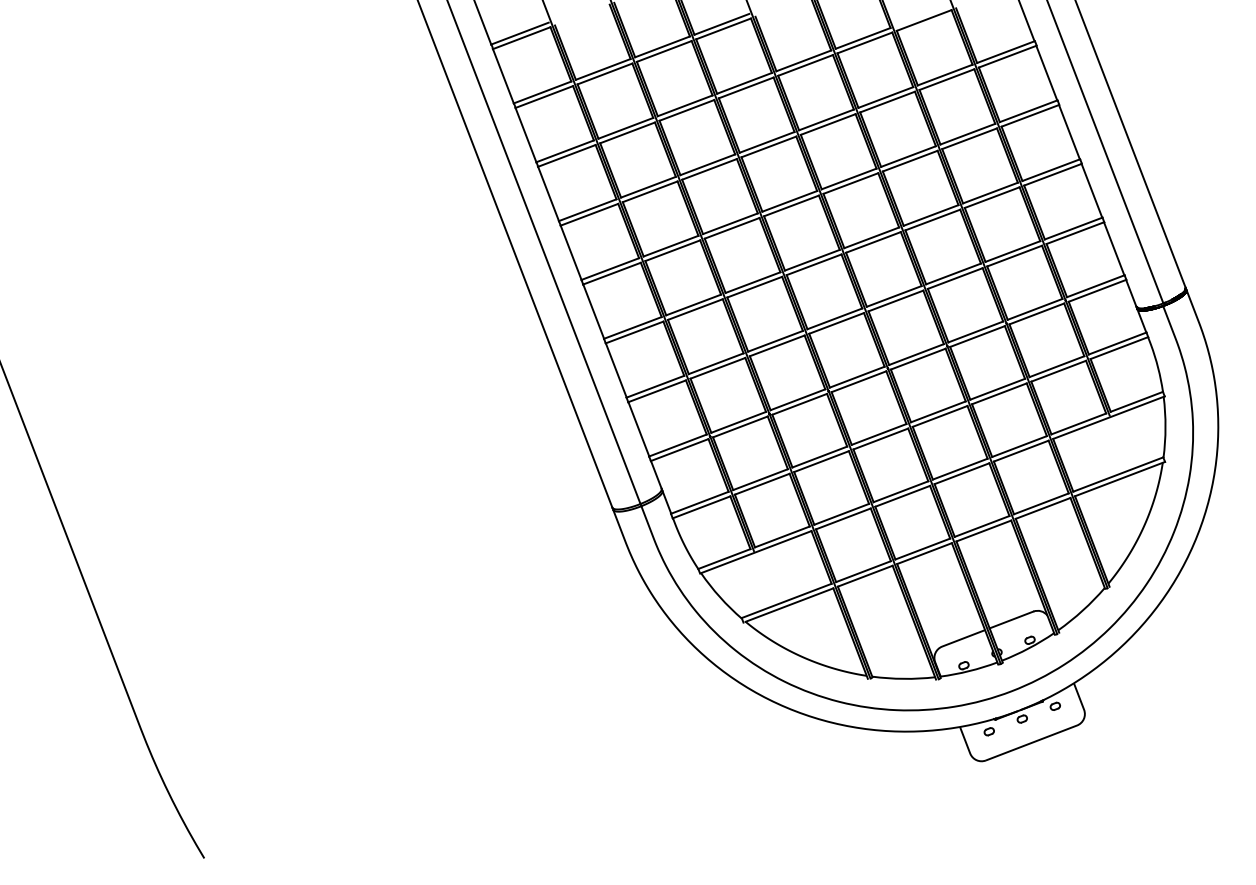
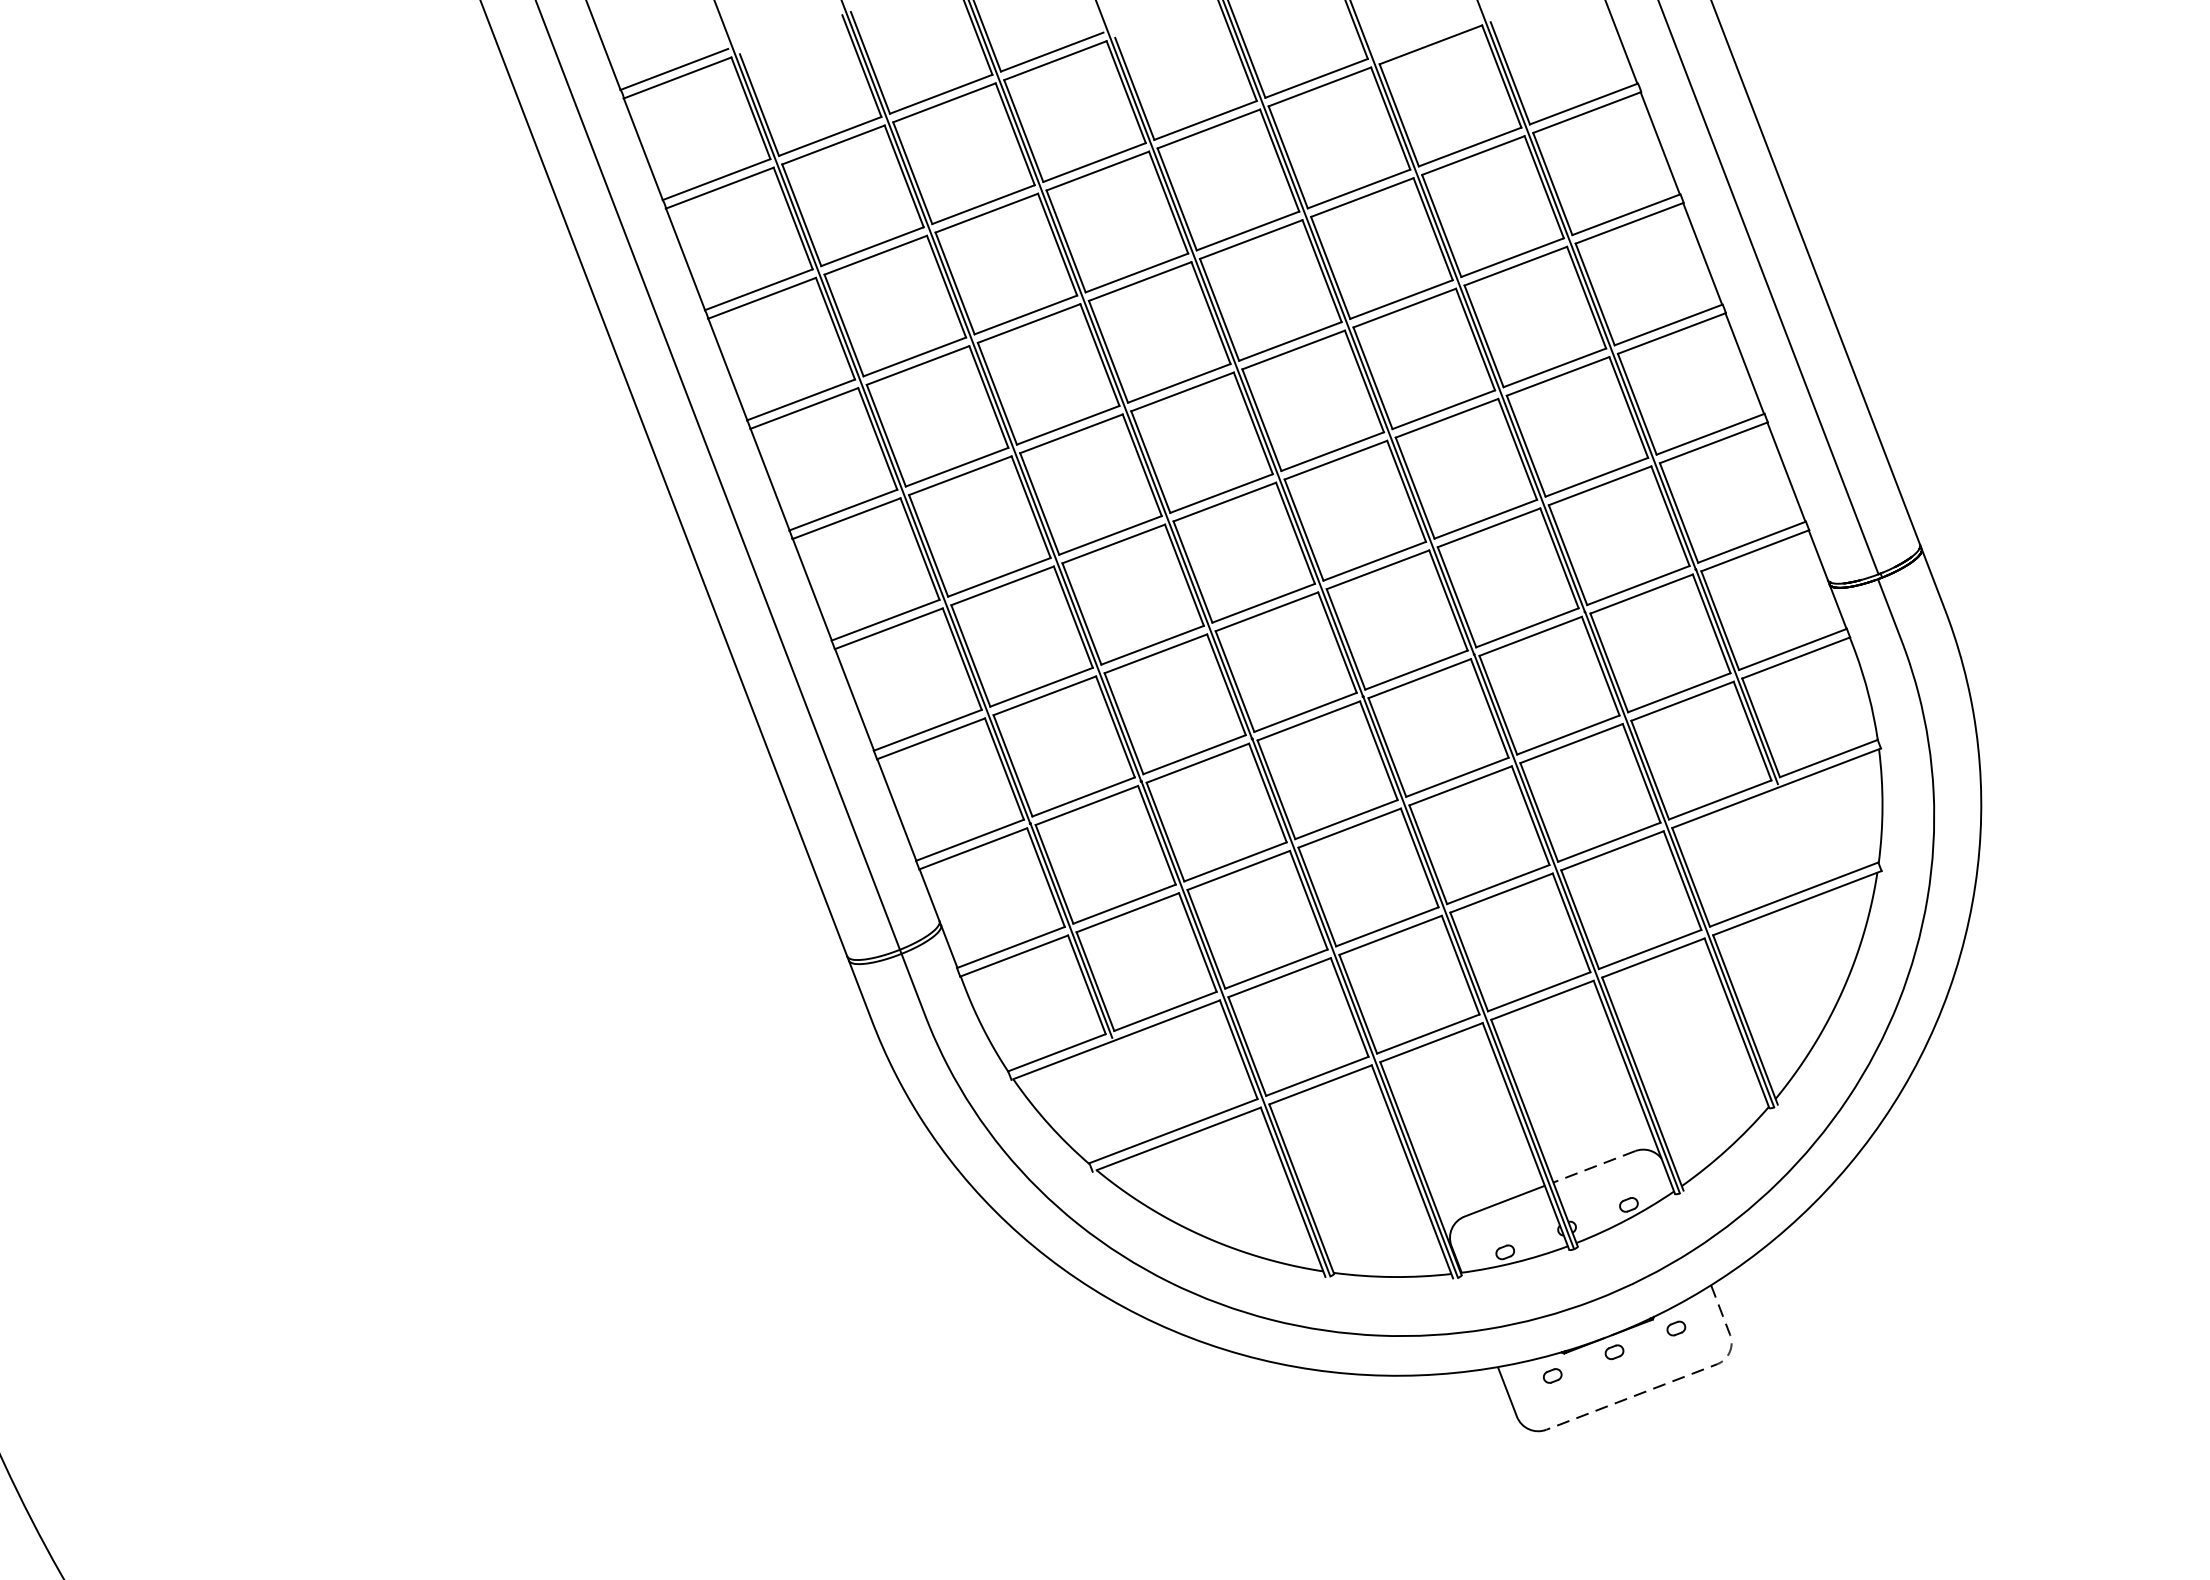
line: (1011, 620) -> (1594, 1167), solid -> dashed
line: (1060, 731) -> (1685, 1375), solid -> dashed

